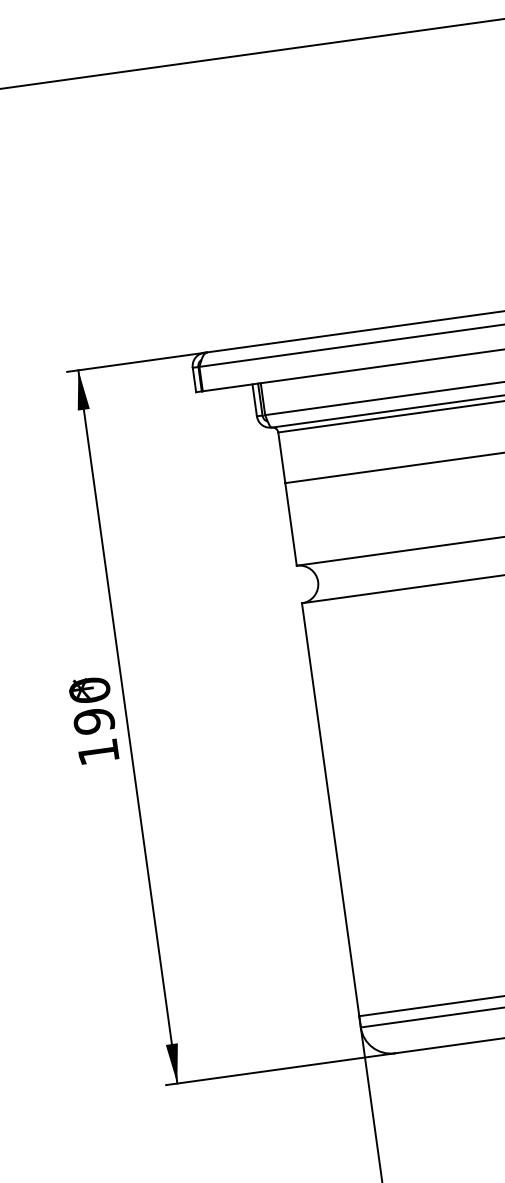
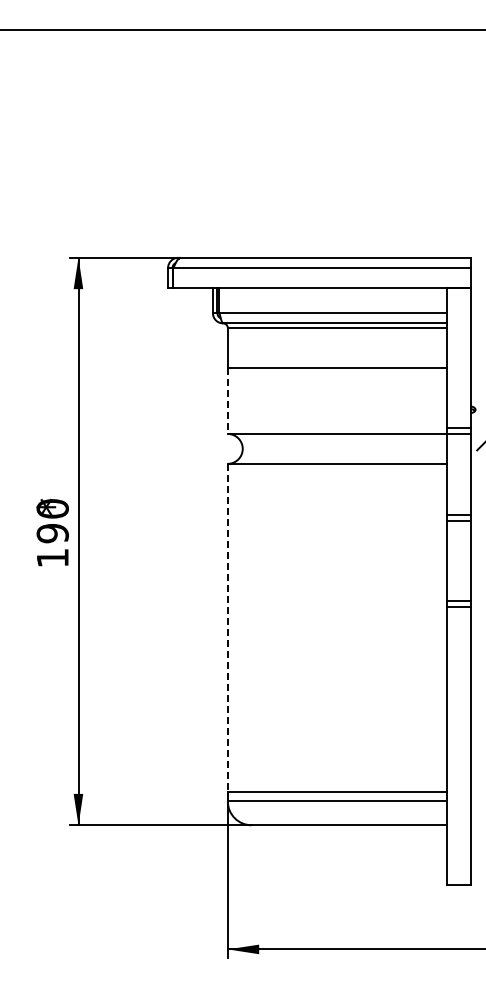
line: (290, 524) -> (227, 401), solid -> dashed
line: (330, 810) -> (227, 628), solid -> dashed

